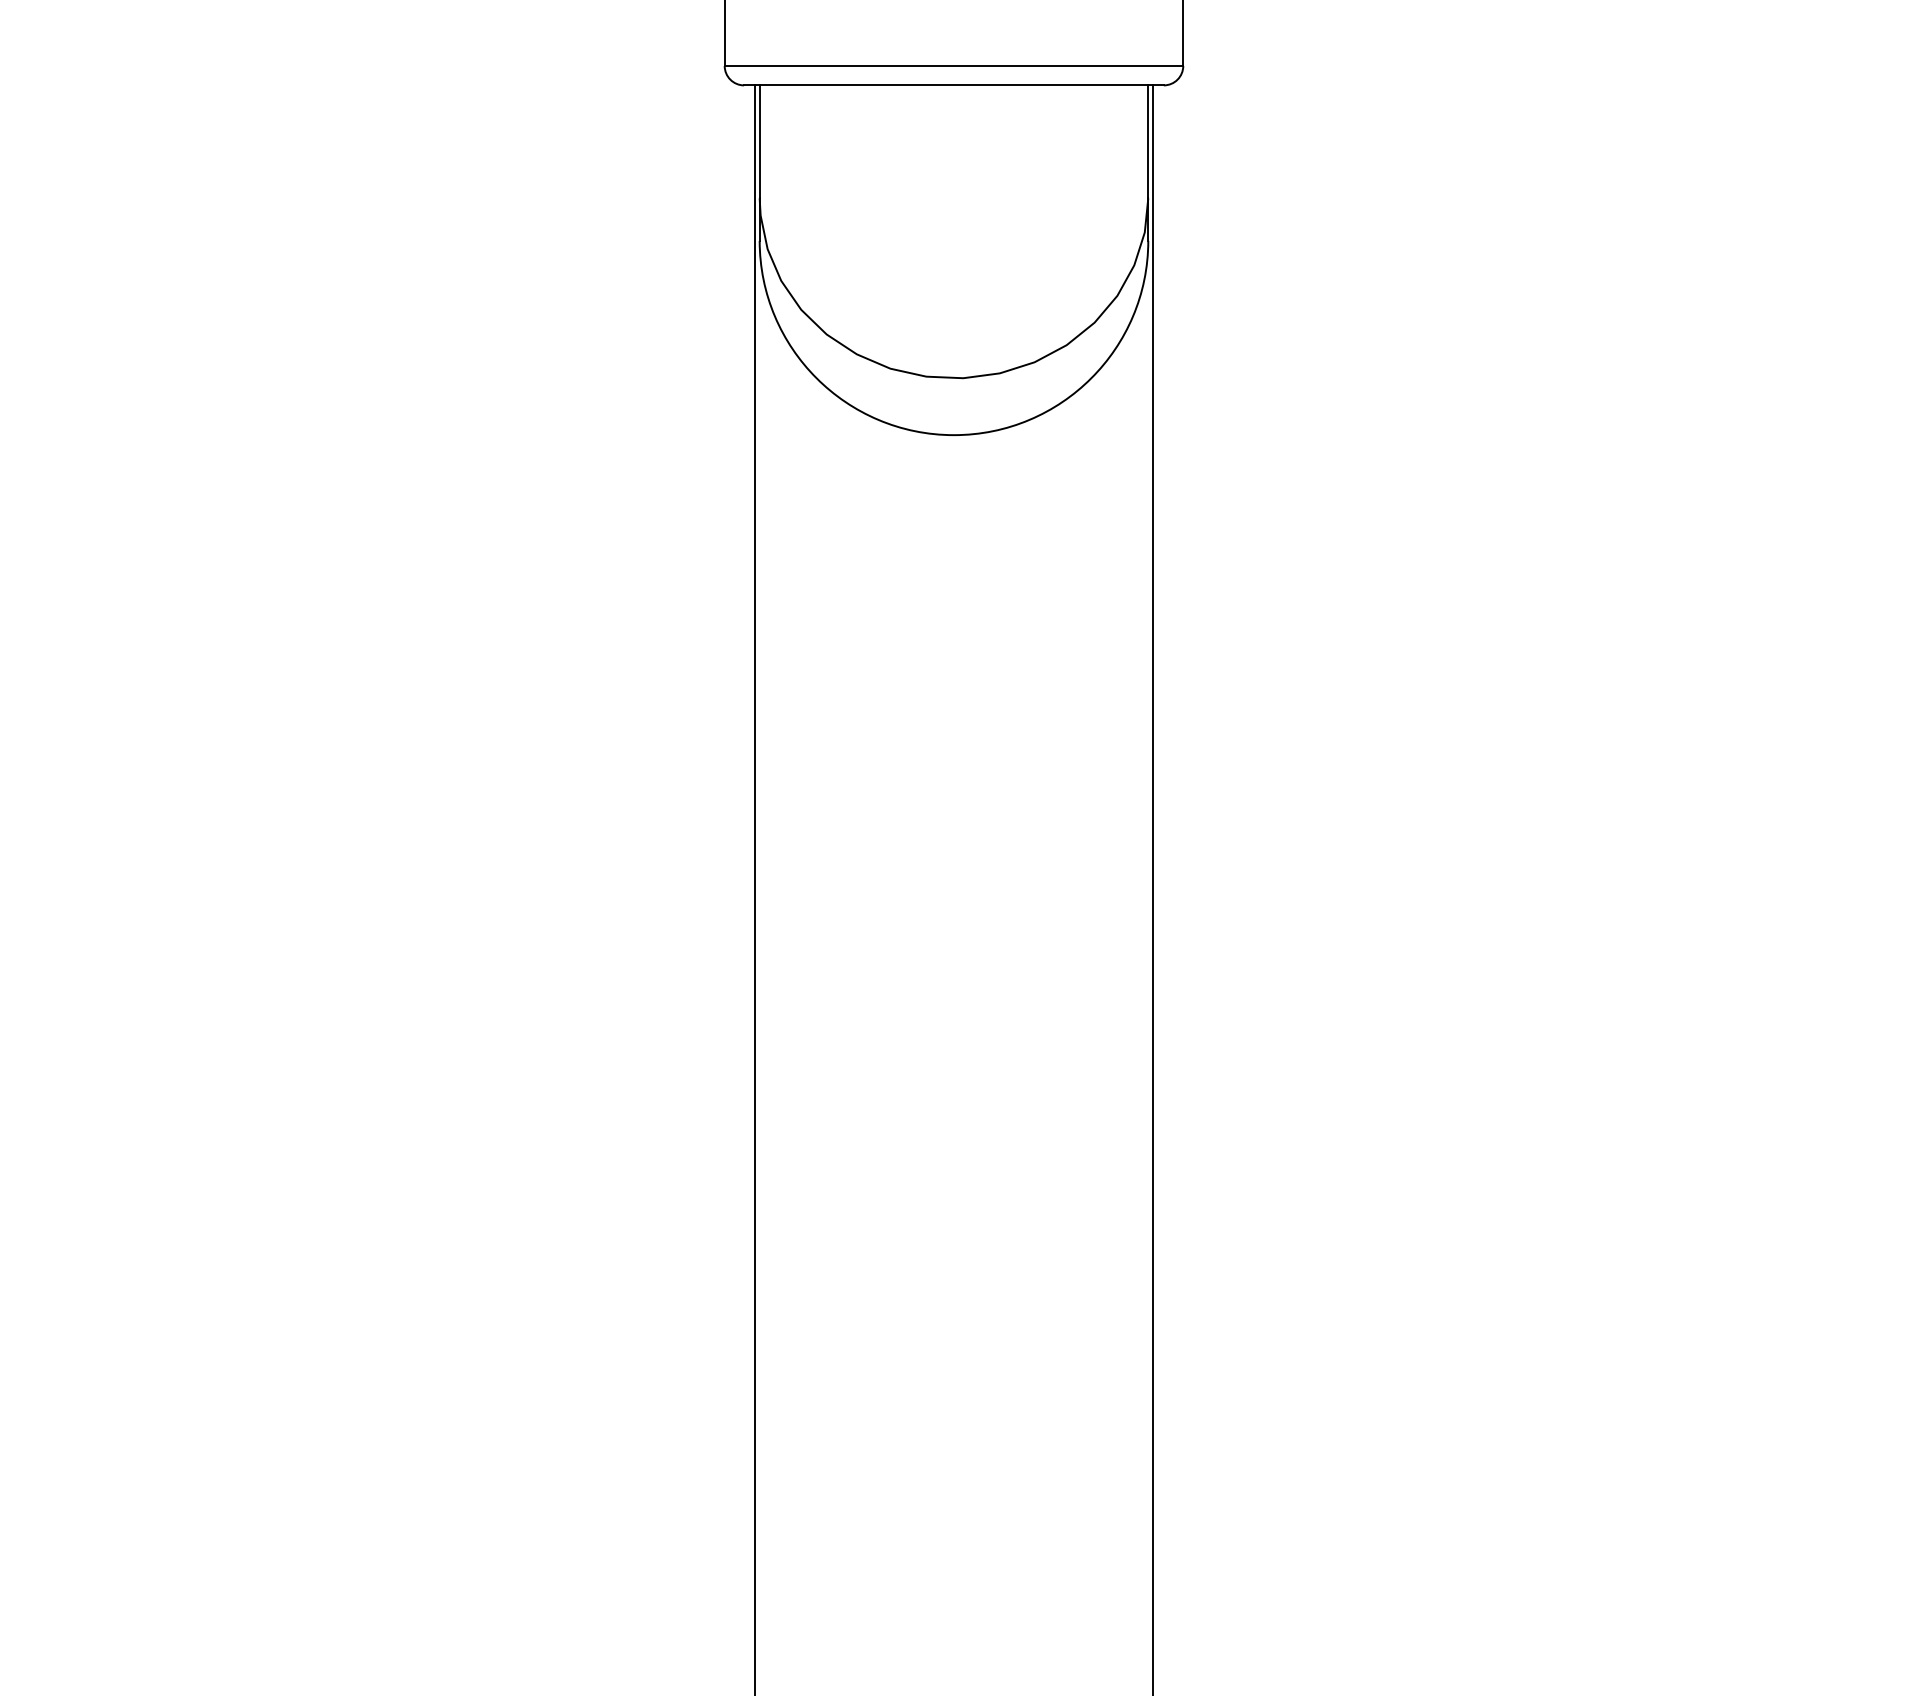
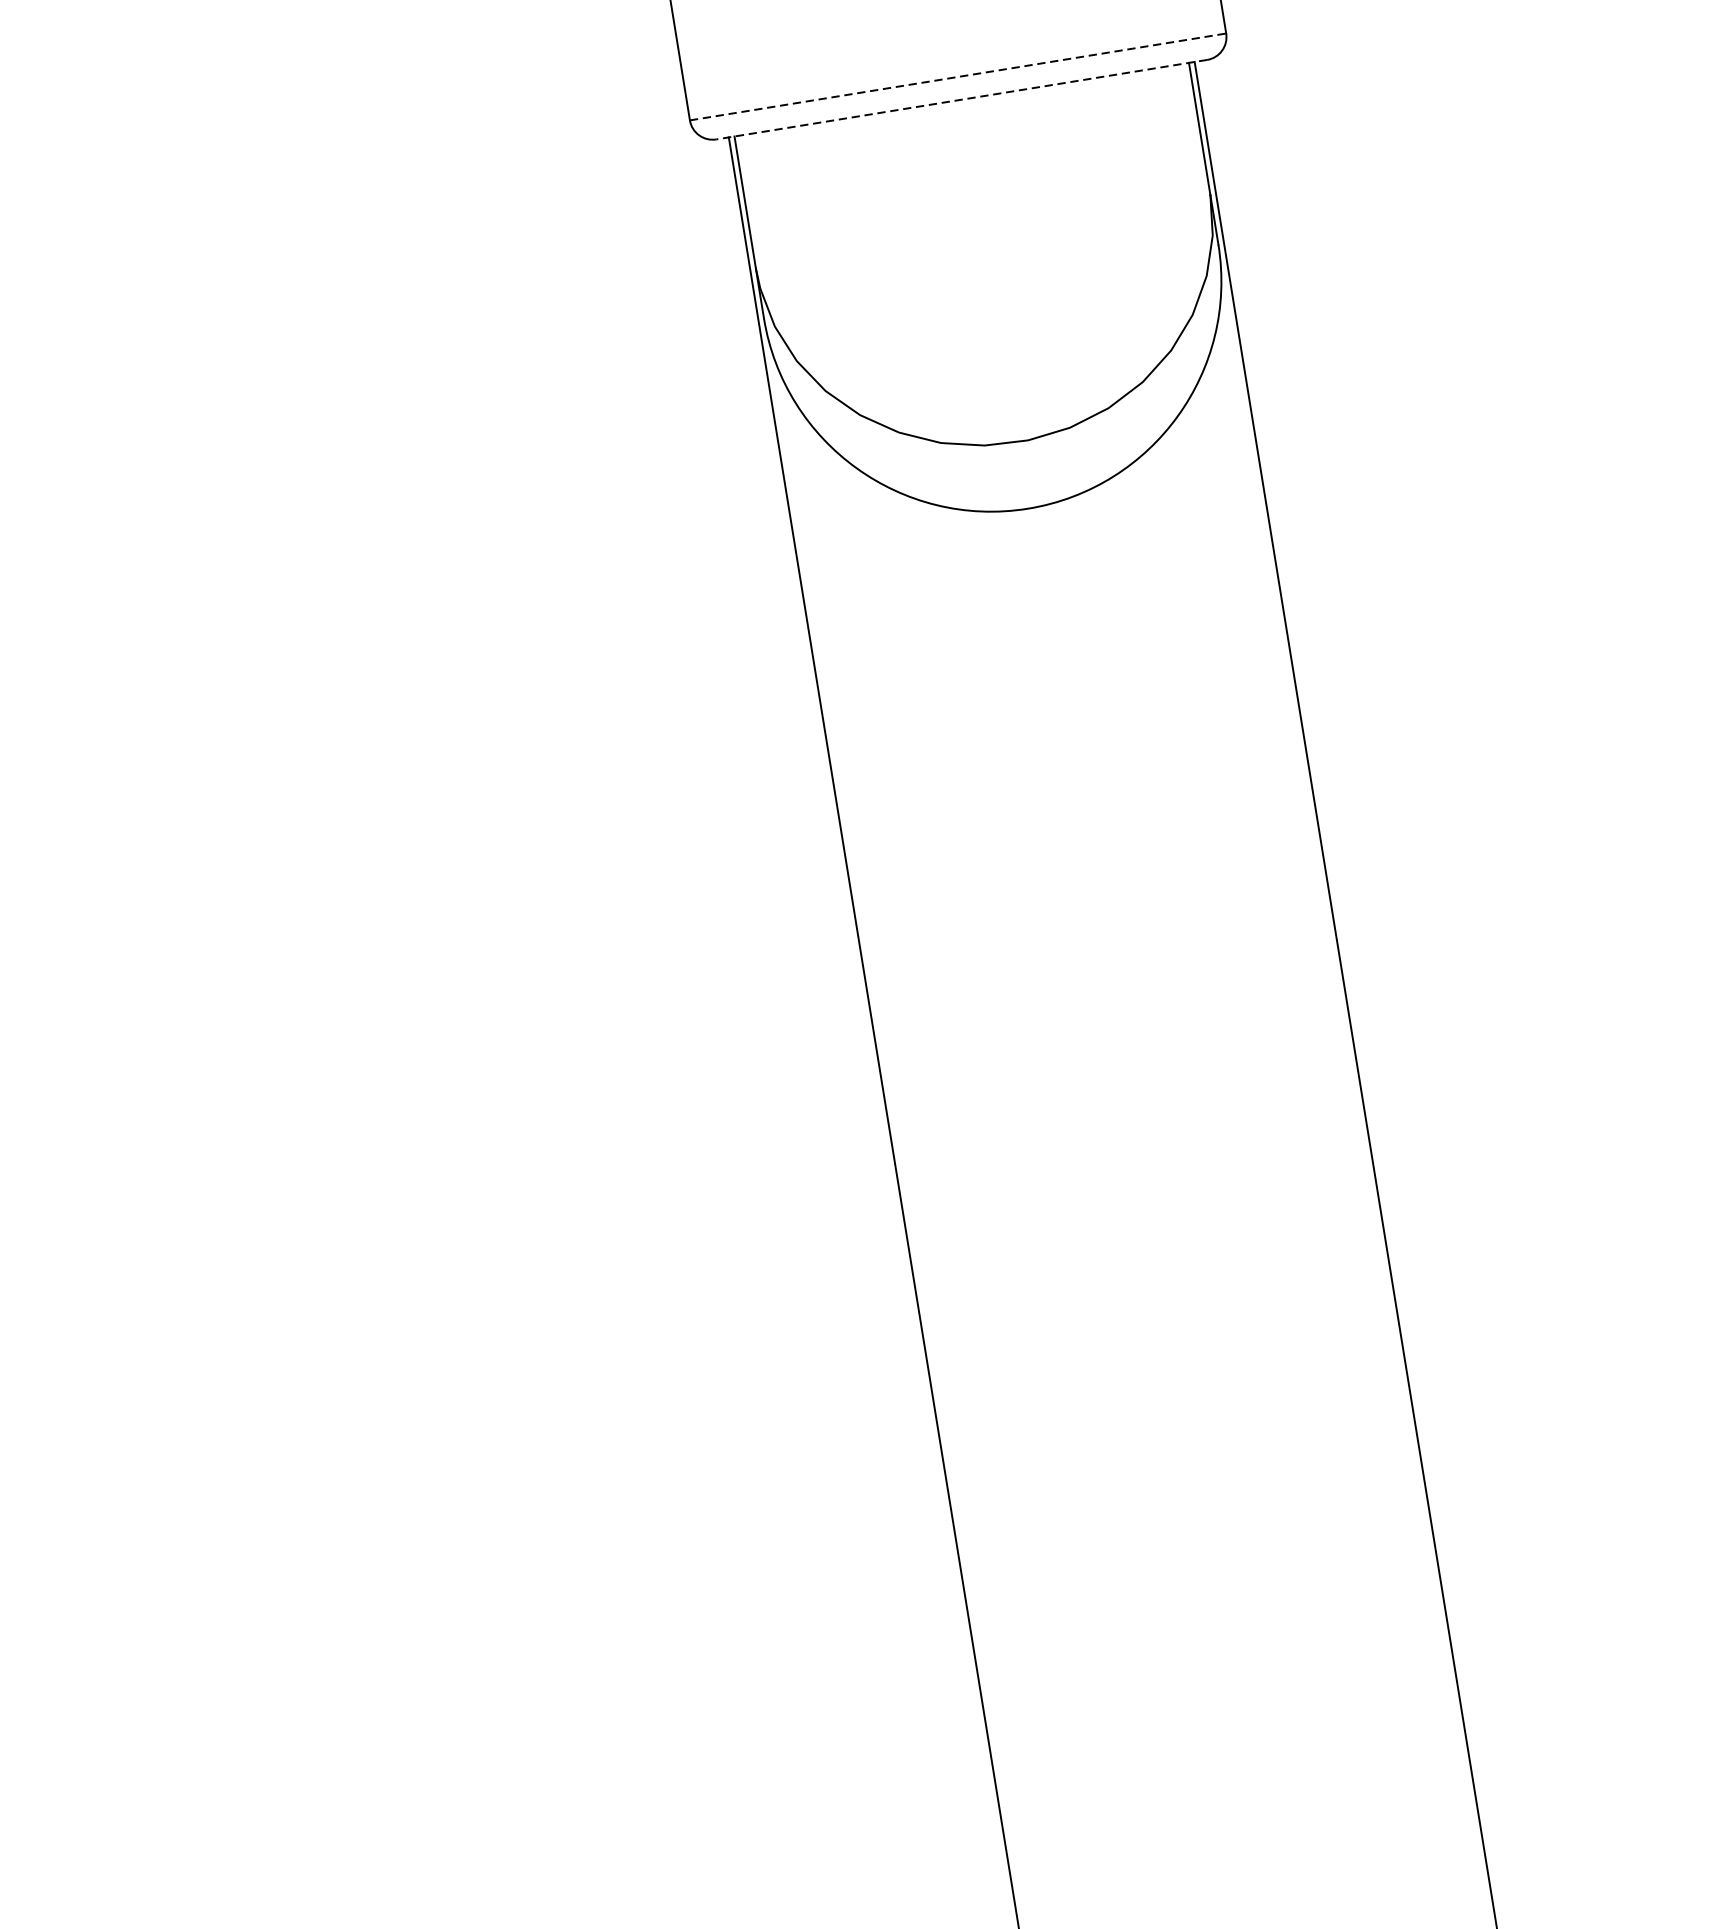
line: (954, 65) -> (958, 76), solid -> dashed
line: (953, 85) -> (961, 99), solid -> dashed

